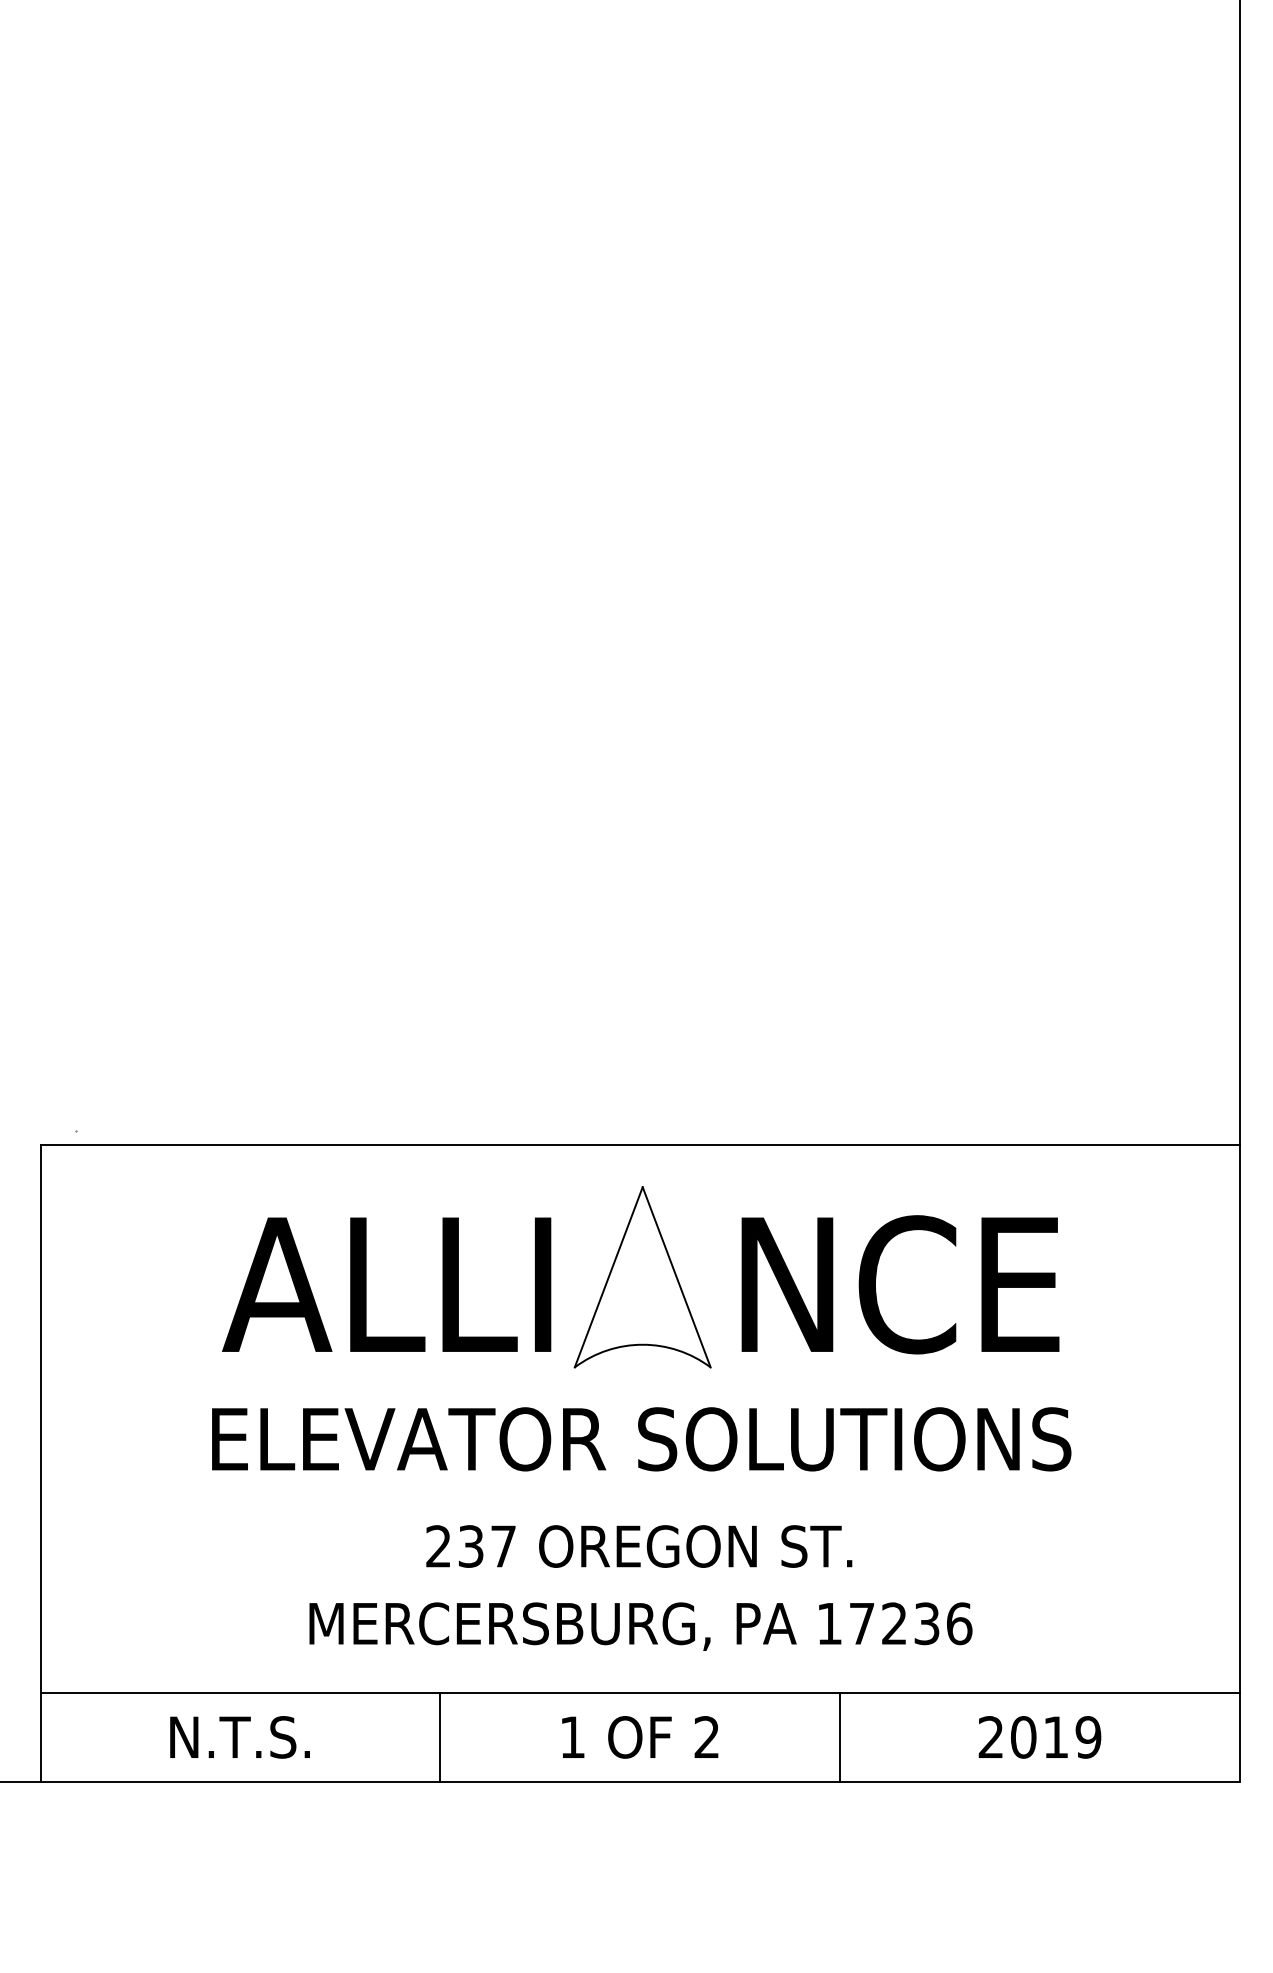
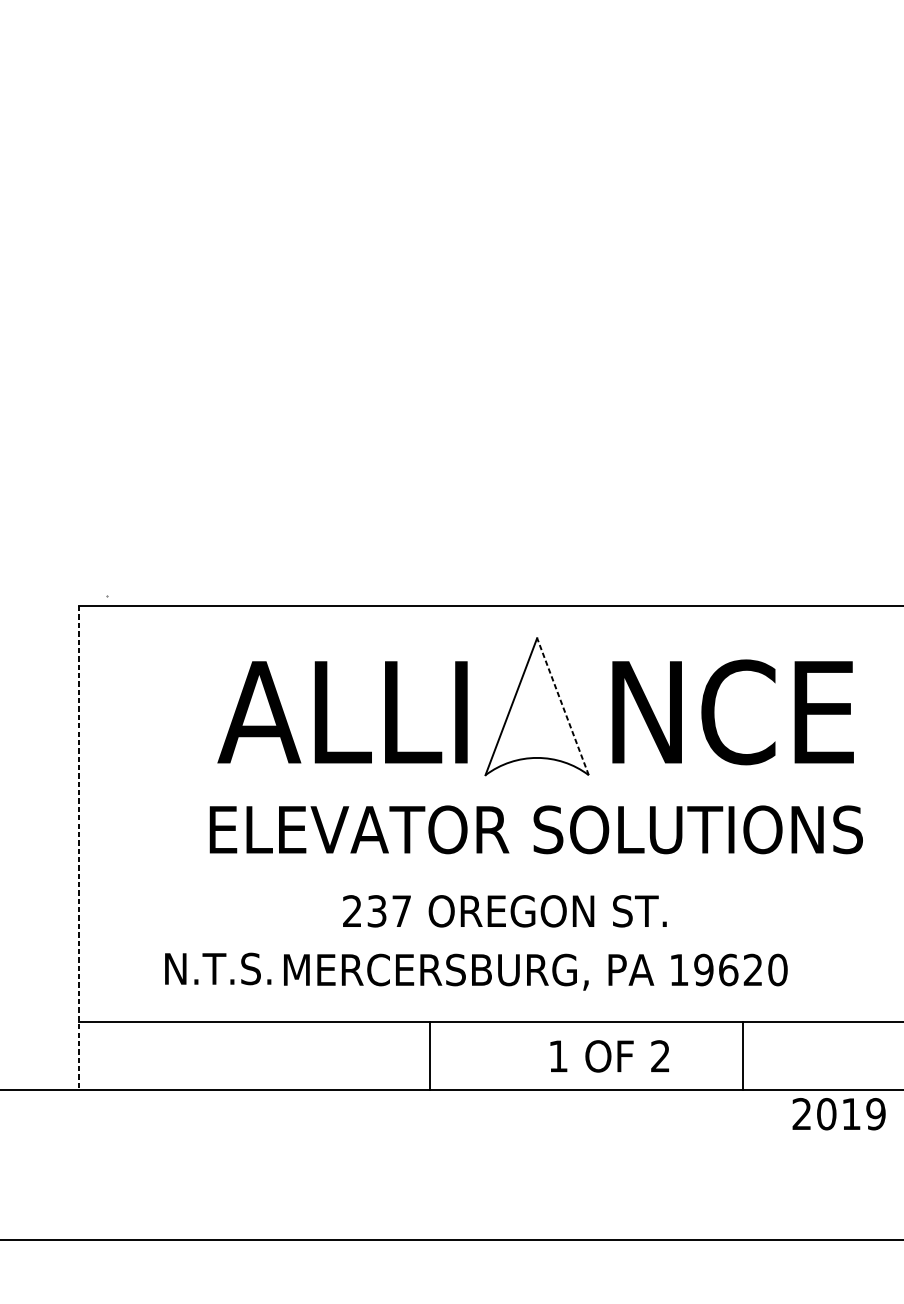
line: (676, 1276) -> (562, 706), solid -> dashed
line: (40, 1463) -> (79, 848), solid -> dashed
text: (639, 1546) -> (505, 911), moved
text: (910, 1623) -> (740, 969), 17236 -> 19620
text: (239, 1737) -> (217, 969), moved
line: (440, 1737) -> (429, 1056), moved
text: (640, 1737) -> (609, 1056), moved
line: (840, 1737) -> (742, 1056), moved
text: (1039, 1737) -> (838, 1114), moved

